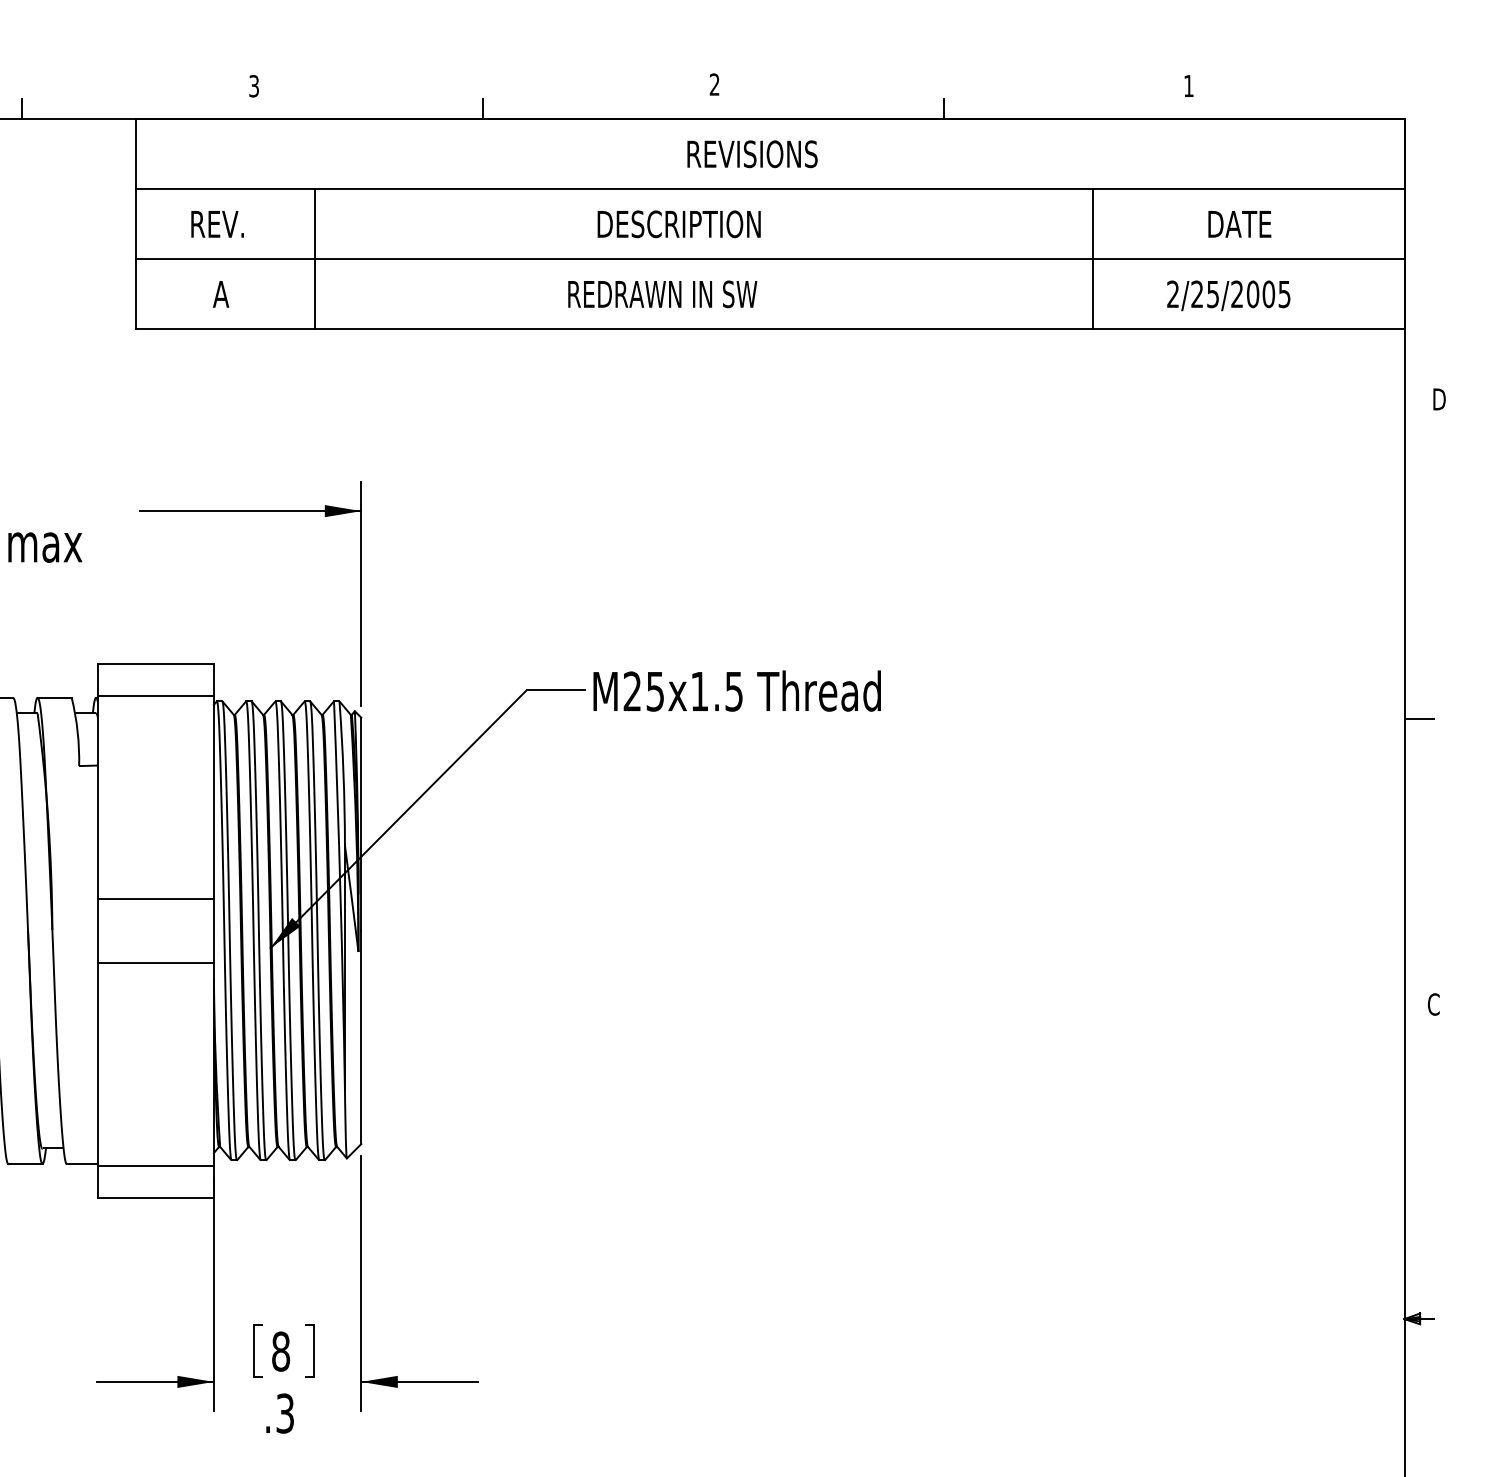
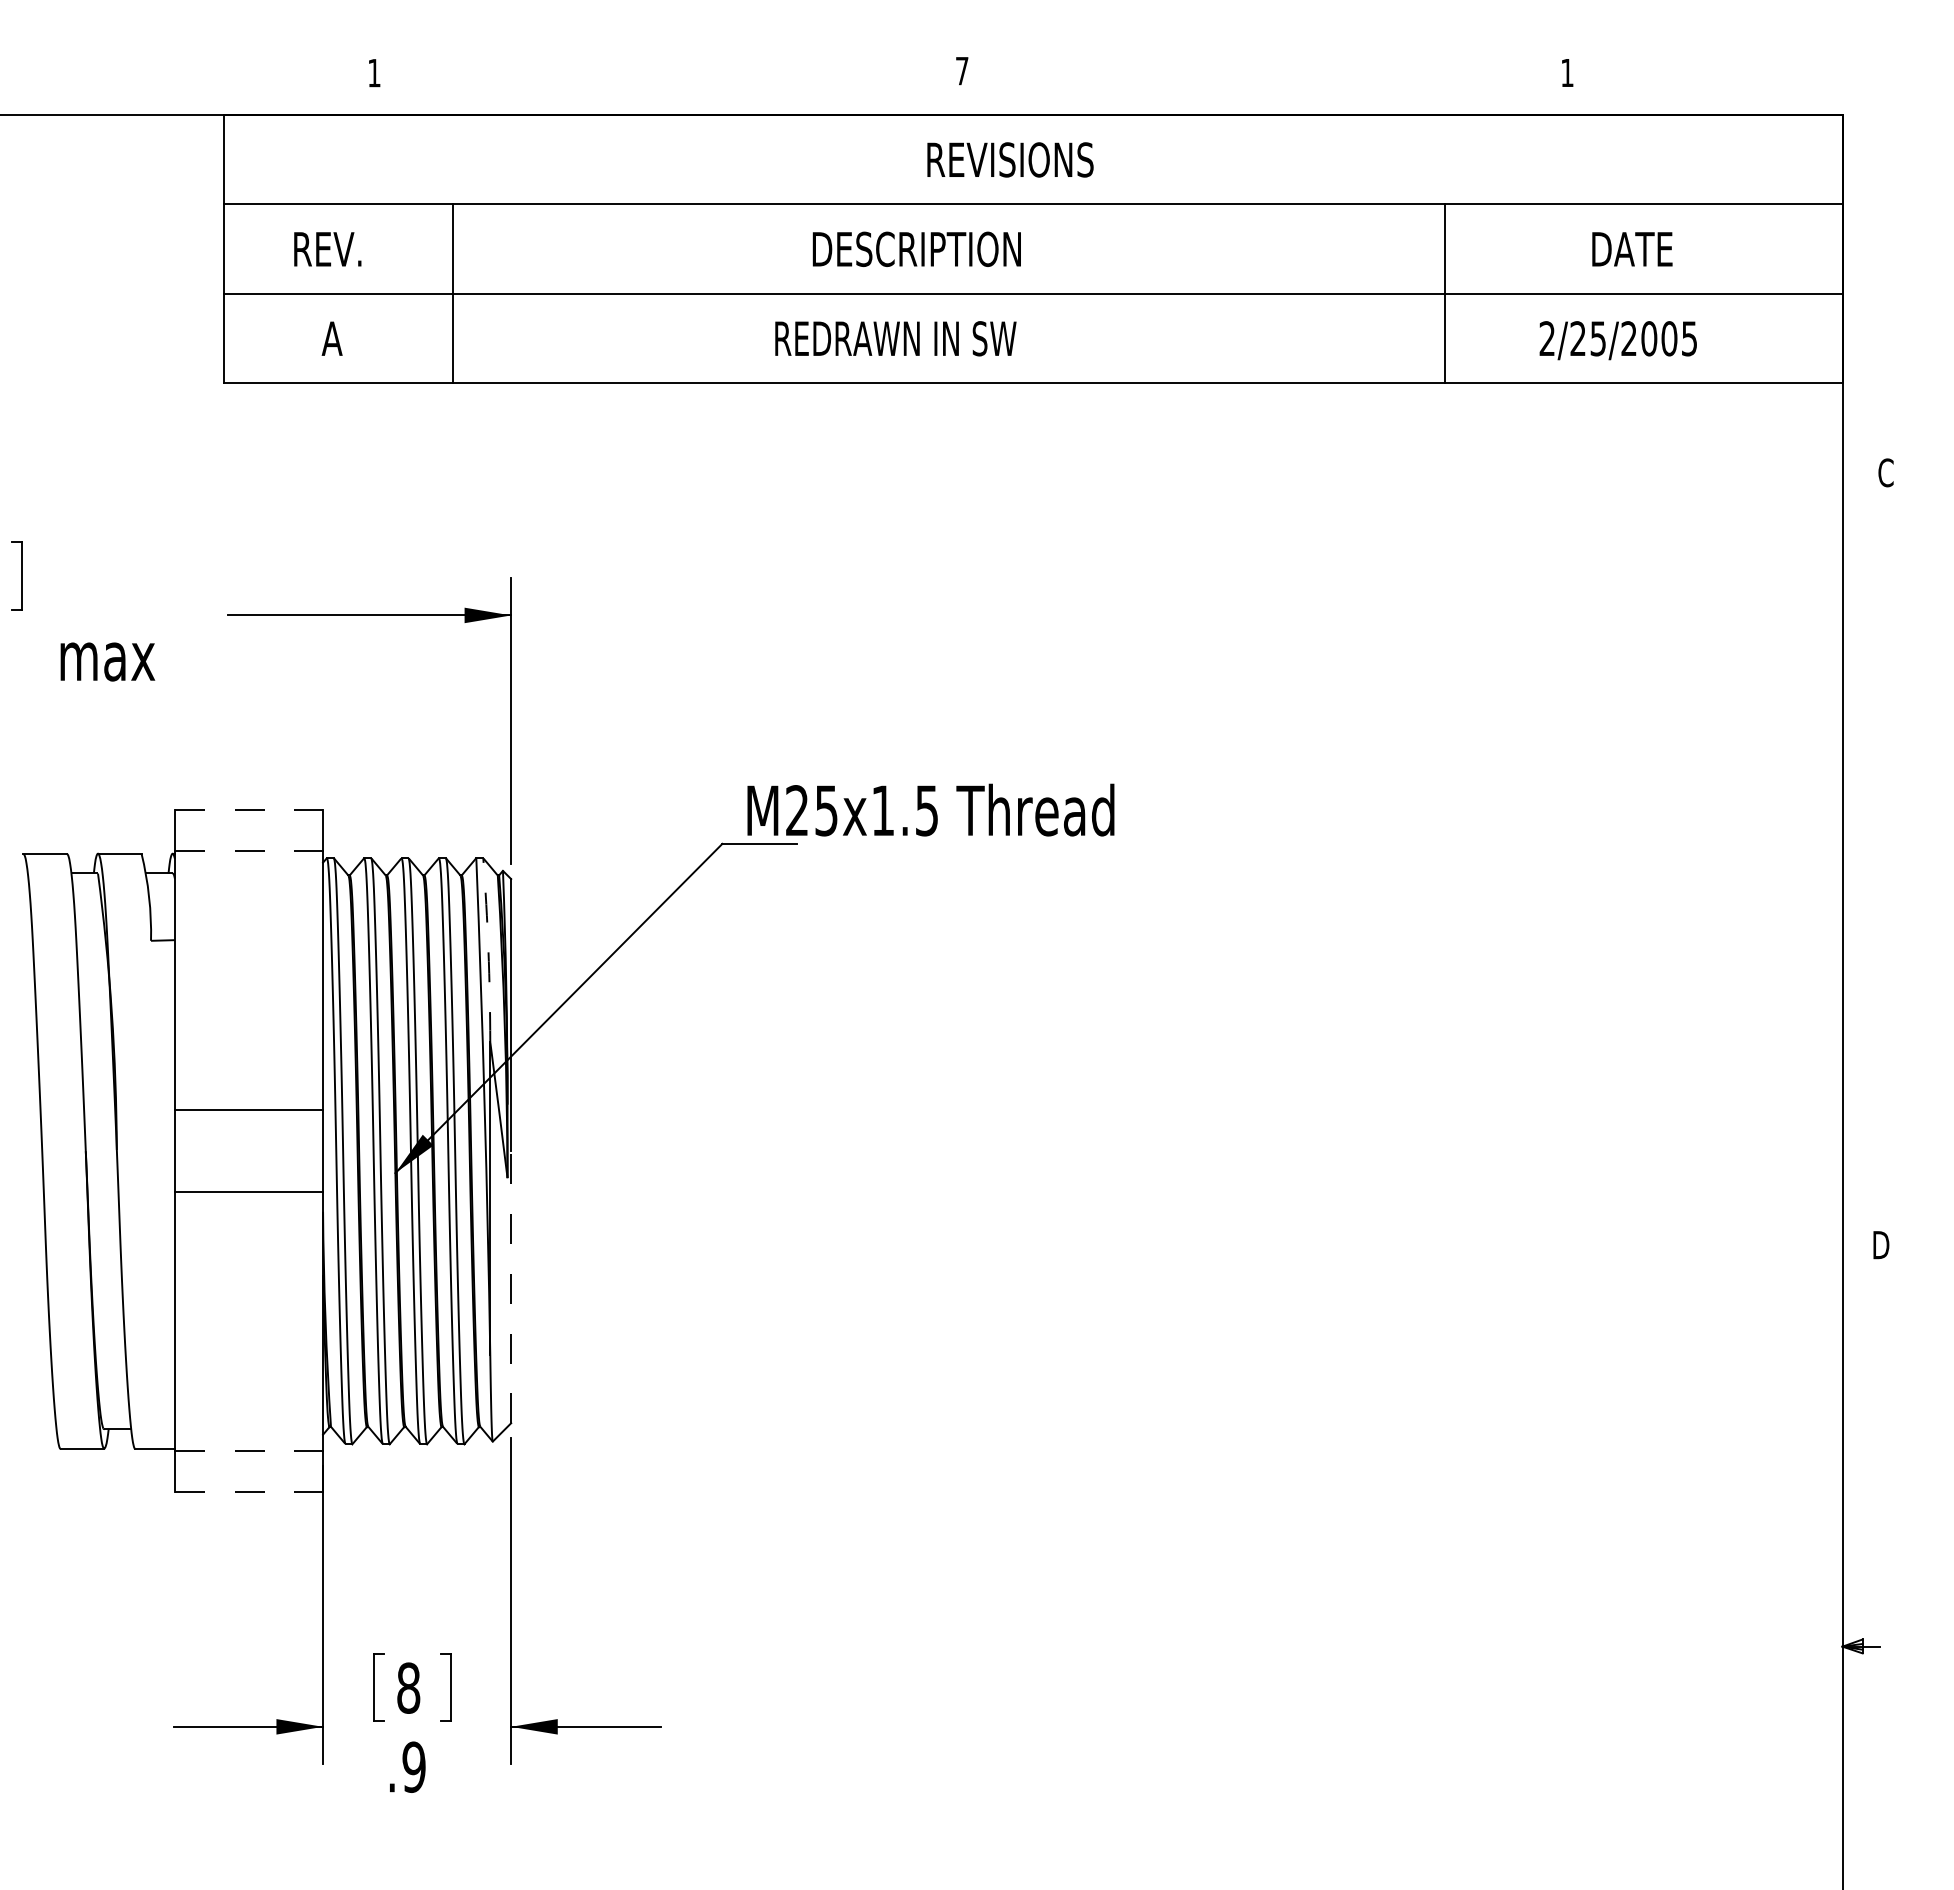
text: (714, 84) -> (962, 70), 2 -> 7
text: (254, 85) -> (374, 72), 3 -> 1
line: (22, 108) -> (78, 101), removed
line: (483, 108) -> (666, 101), removed
line: (943, 108) -> (1254, 101), removed
text: (1438, 399) -> (1886, 472), D -> C
line: (156, 663) -> (249, 810), solid -> dashed
text: (736, 690) -> (930, 809), moved
line: (156, 695) -> (249, 850), solid -> dashed
line: (1418, 719) -> (1860, 881), removed
arc: (343, 773) -> (488, 950), solid -> dashed
text: (1434, 1004) -> (1880, 1244), C -> D
line: (361, 1036) -> (511, 1286), solid -> dashed
line: (156, 1166) -> (249, 1451), solid -> dashed
line: (156, 1198) -> (249, 1492), solid -> dashed
text: (284, 1412) -> (413, 1766), .3 -> .9

